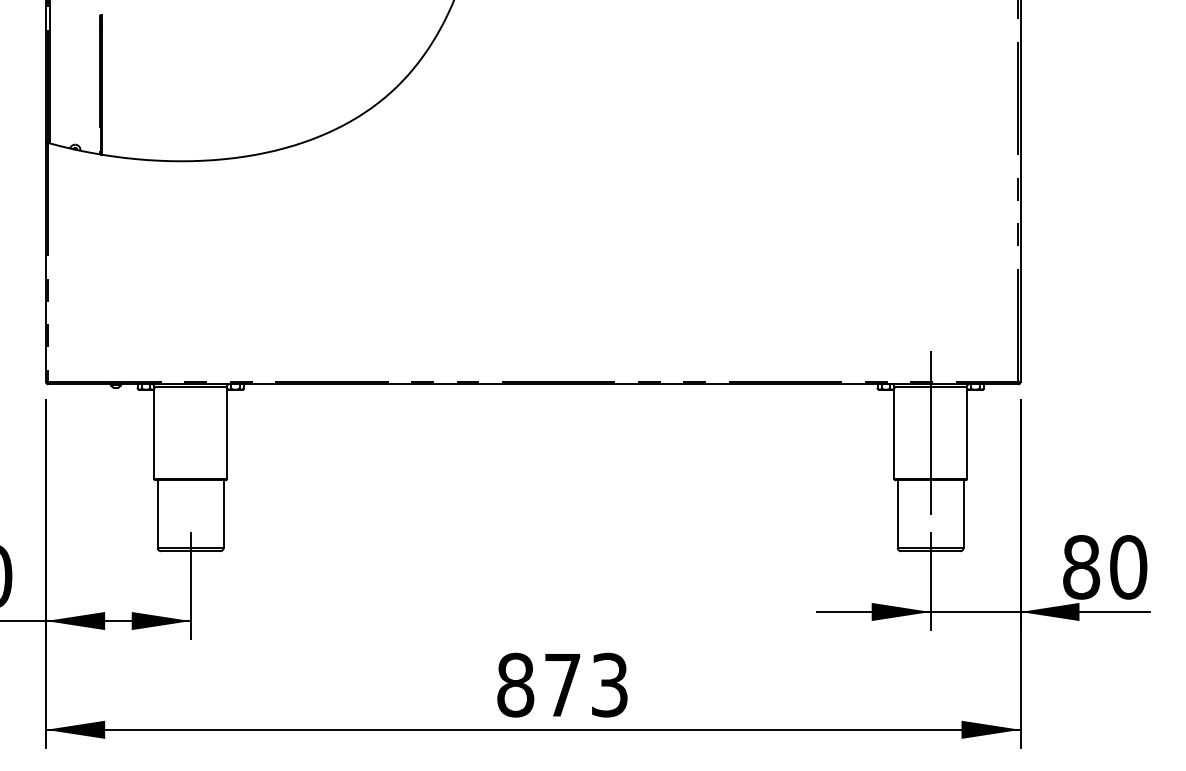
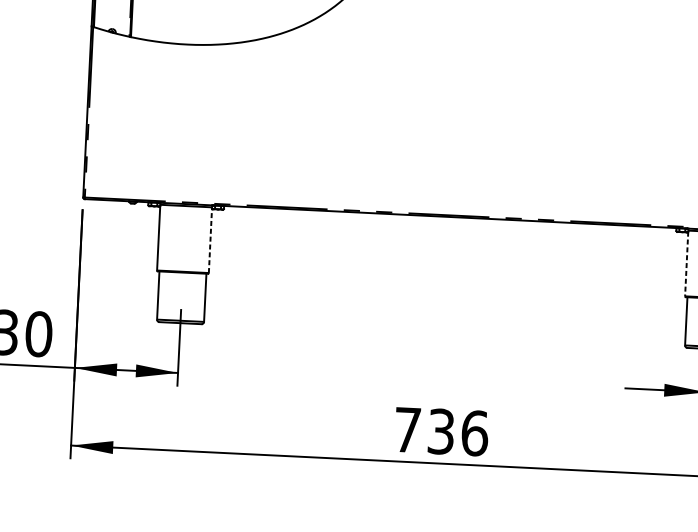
line: (226, 433) -> (210, 240), solid -> dashed
line: (894, 434) -> (686, 264), solid -> dashed
text: (562, 684) -> (441, 431), 873 -> 736

